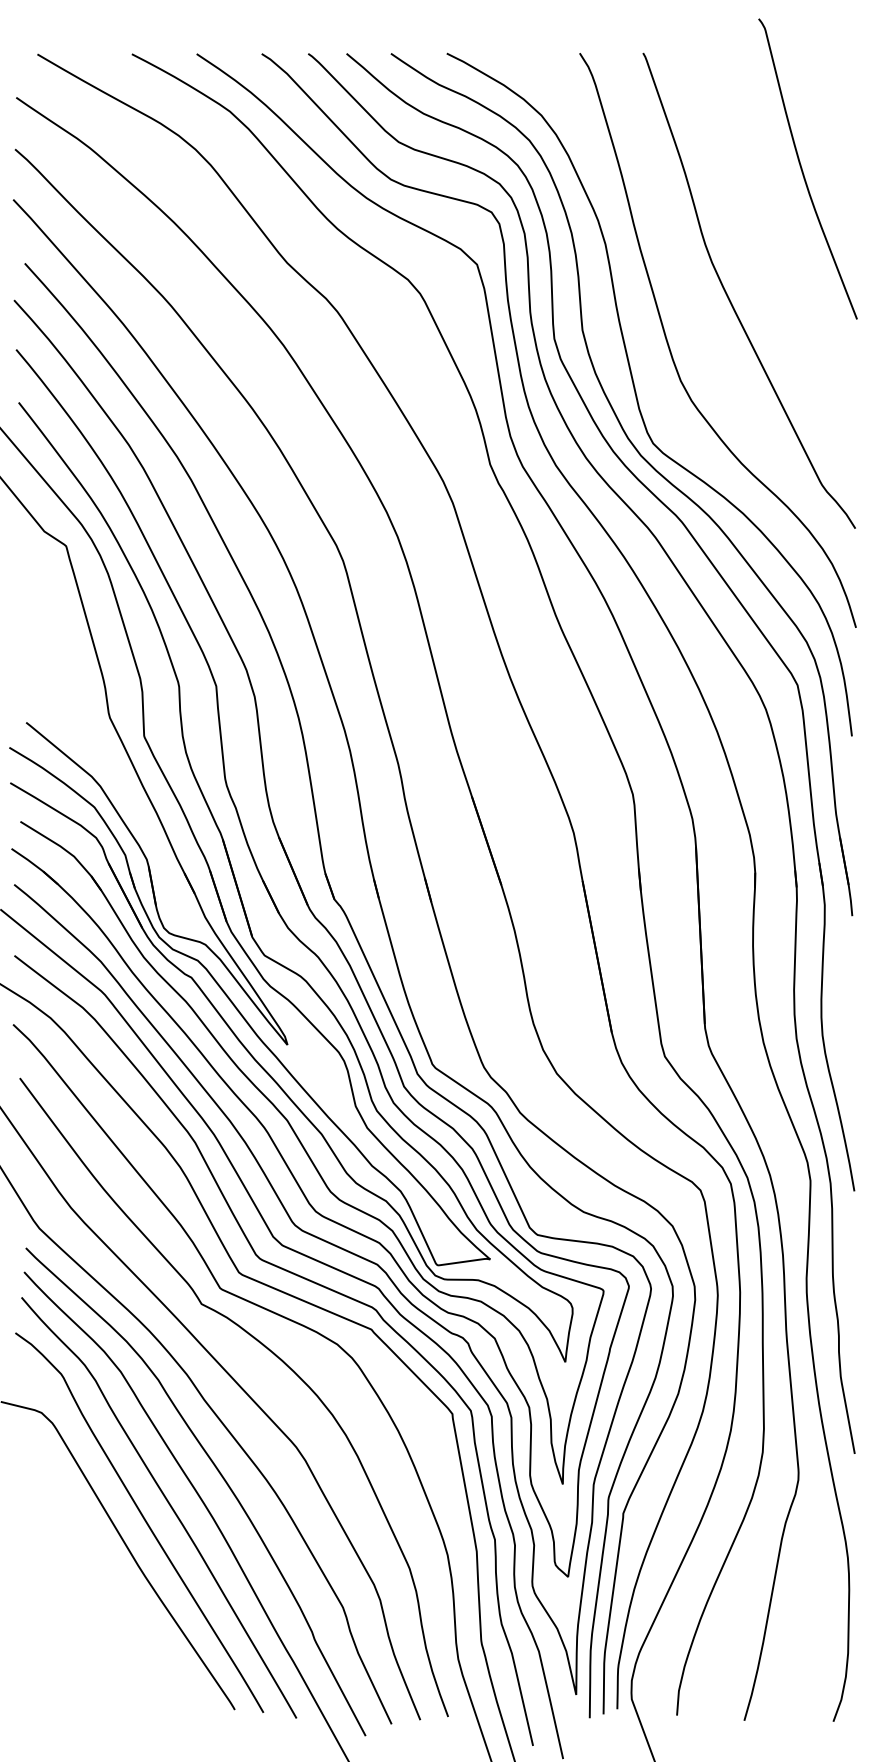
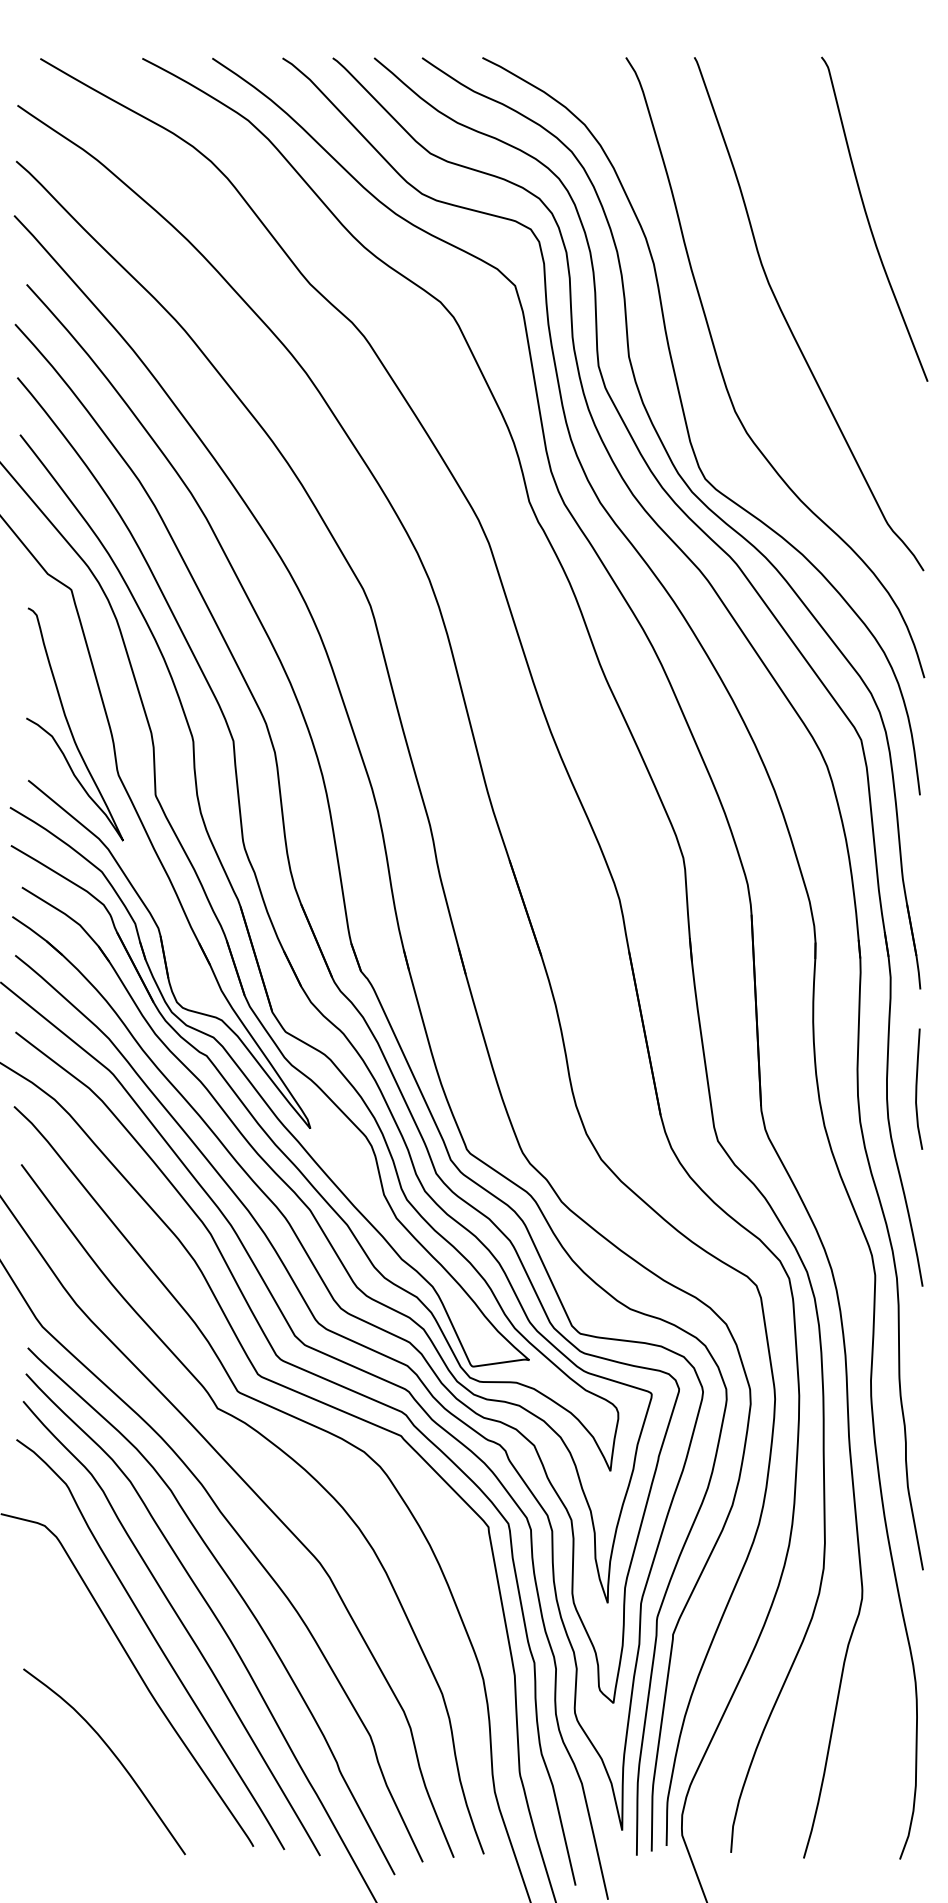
curve: (802, 168) -> (868, 218), moved
curve: (65, 672) -> (70, 726), added
curve: (849, 1008) -> (917, 1089), added
curve: (104, 1624) -> (112, 1754), added

